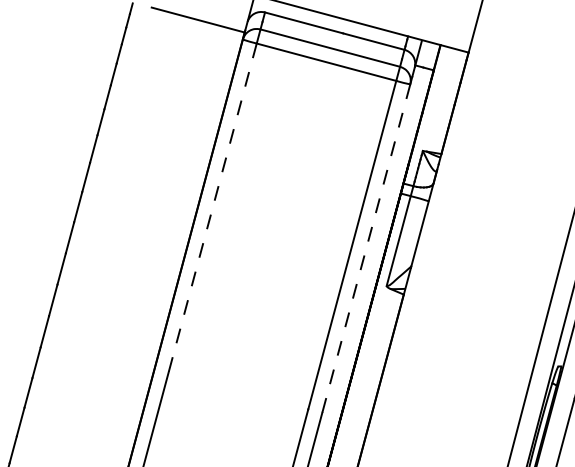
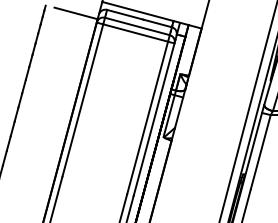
line: (212, 207) -> (82, 100), dashed -> solid
line: (367, 248) -> (154, 119), dashed -> solid

